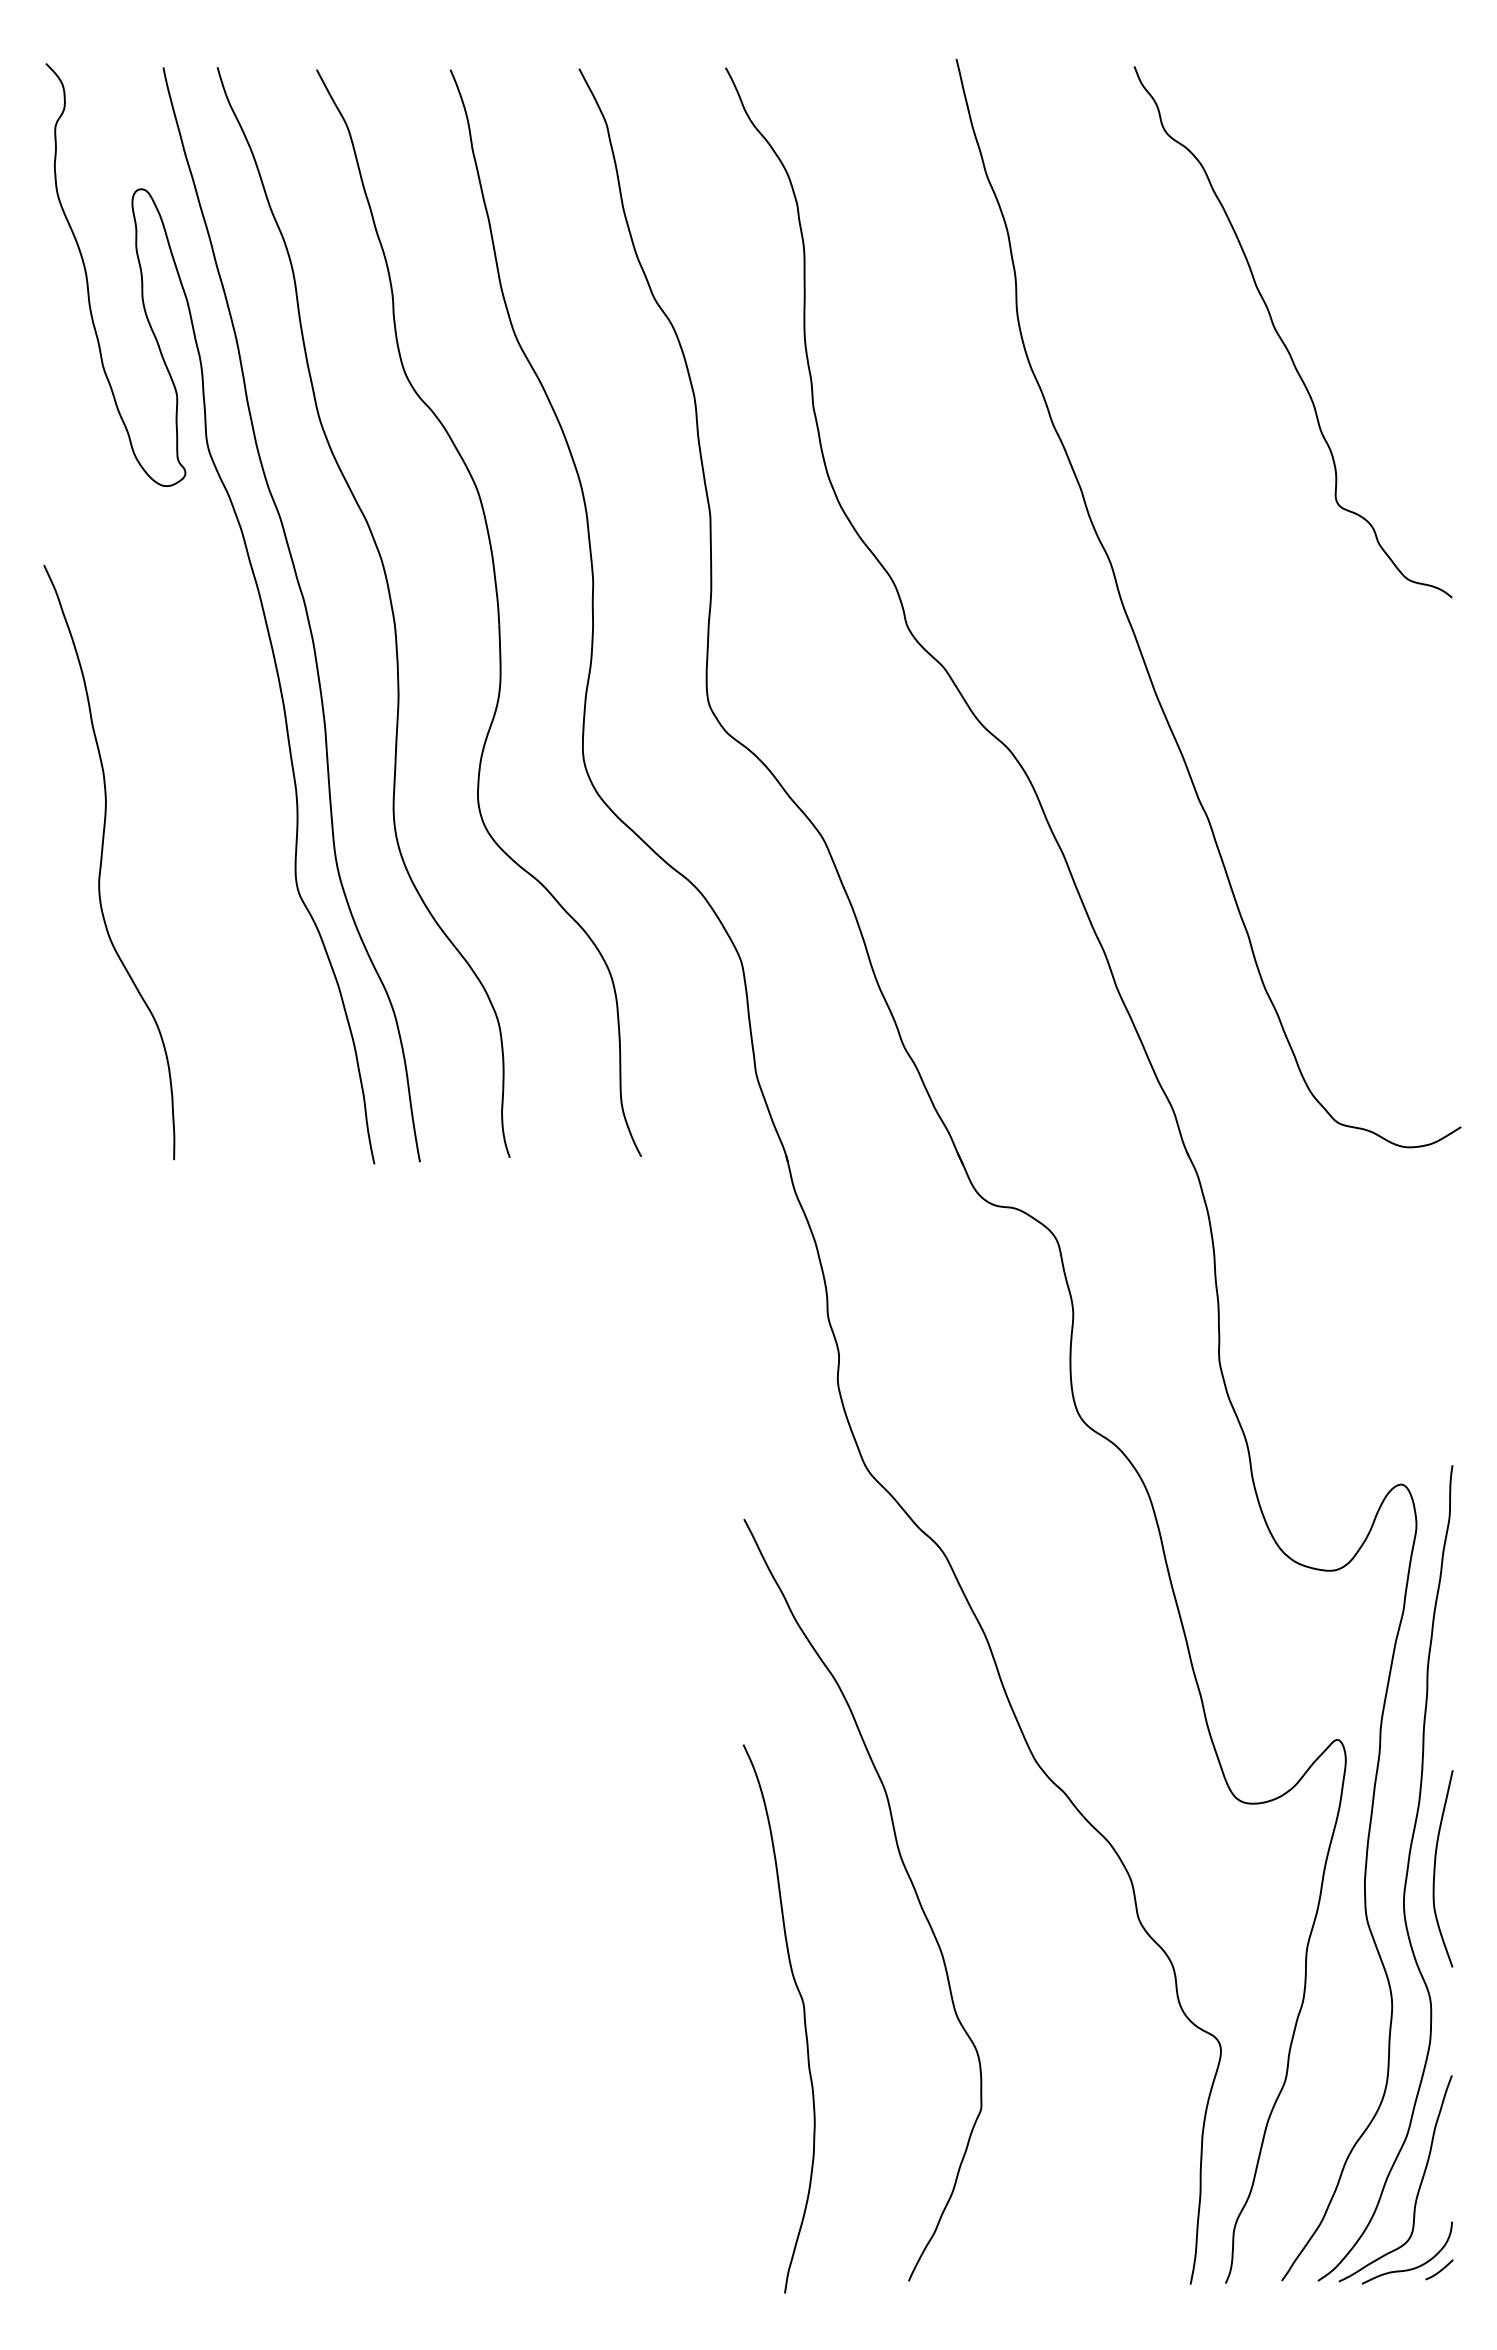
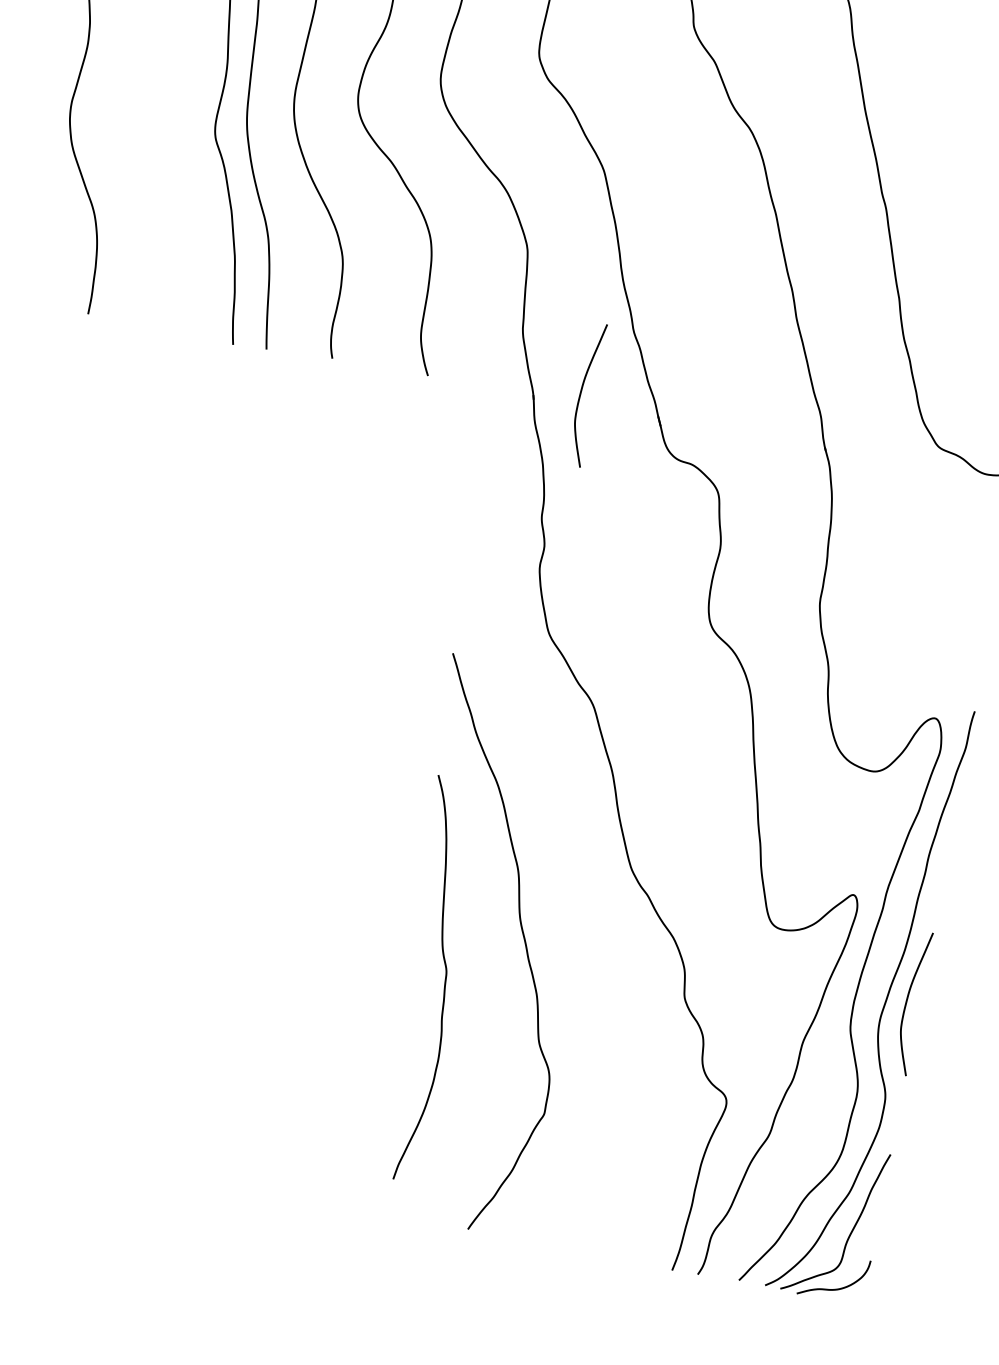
curve: (849, 1141) -> (581, 393), added
curve: (803, 2018) -> (444, 982), moved
curve: (1440, 2269) -> (855, 1293), removed

